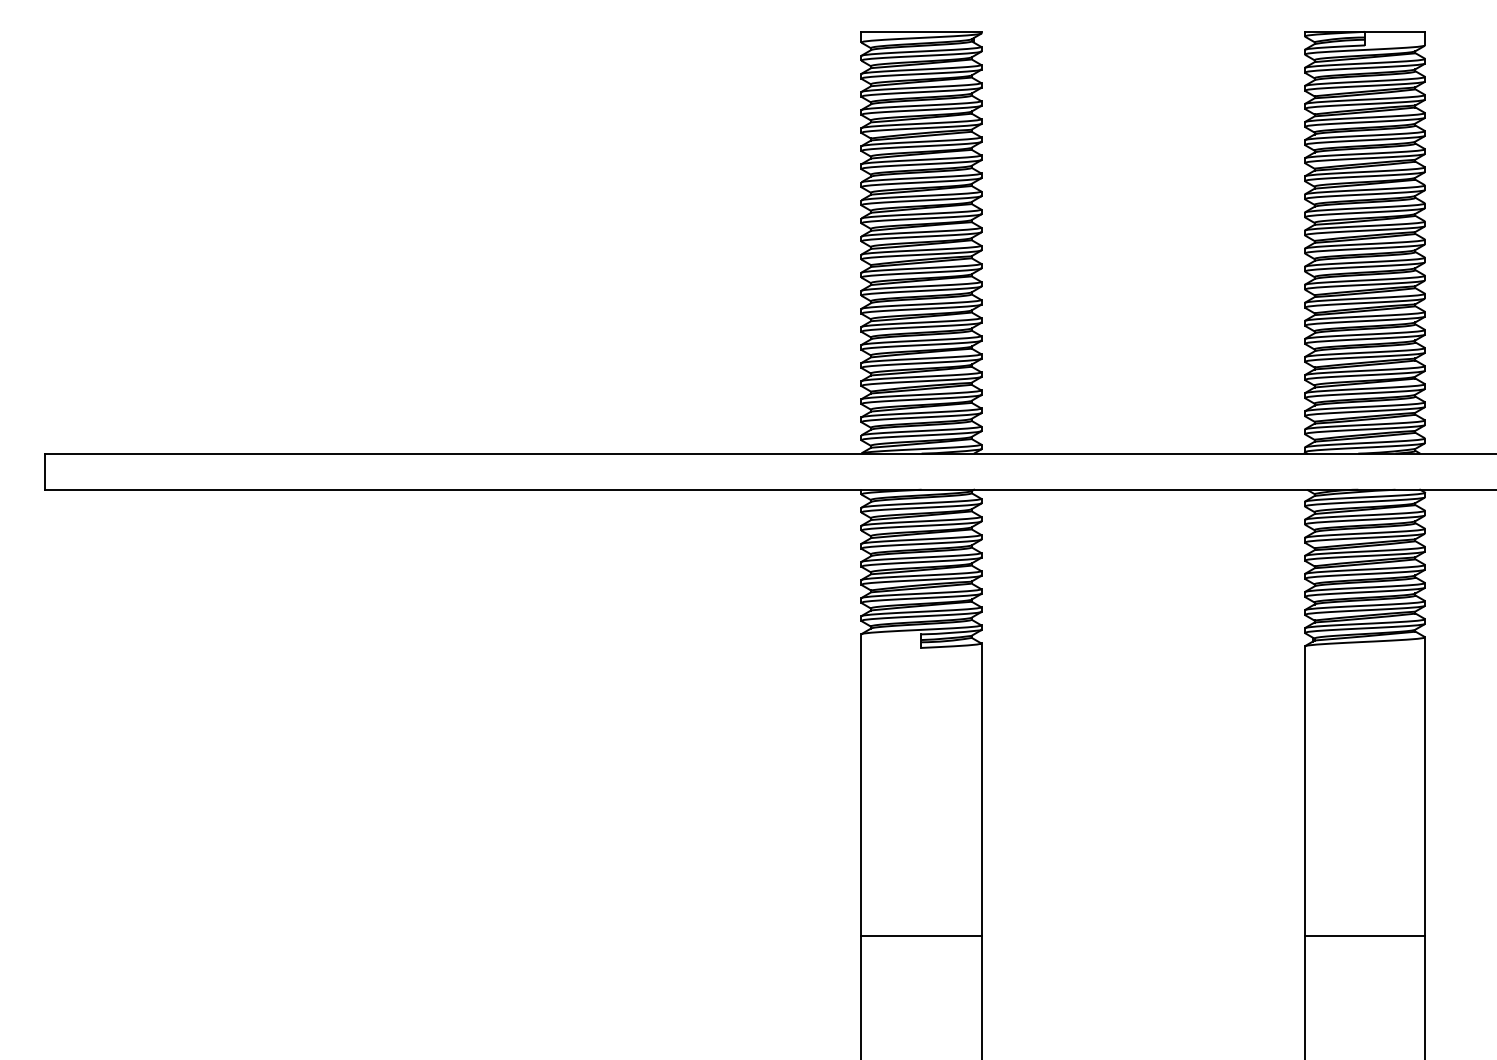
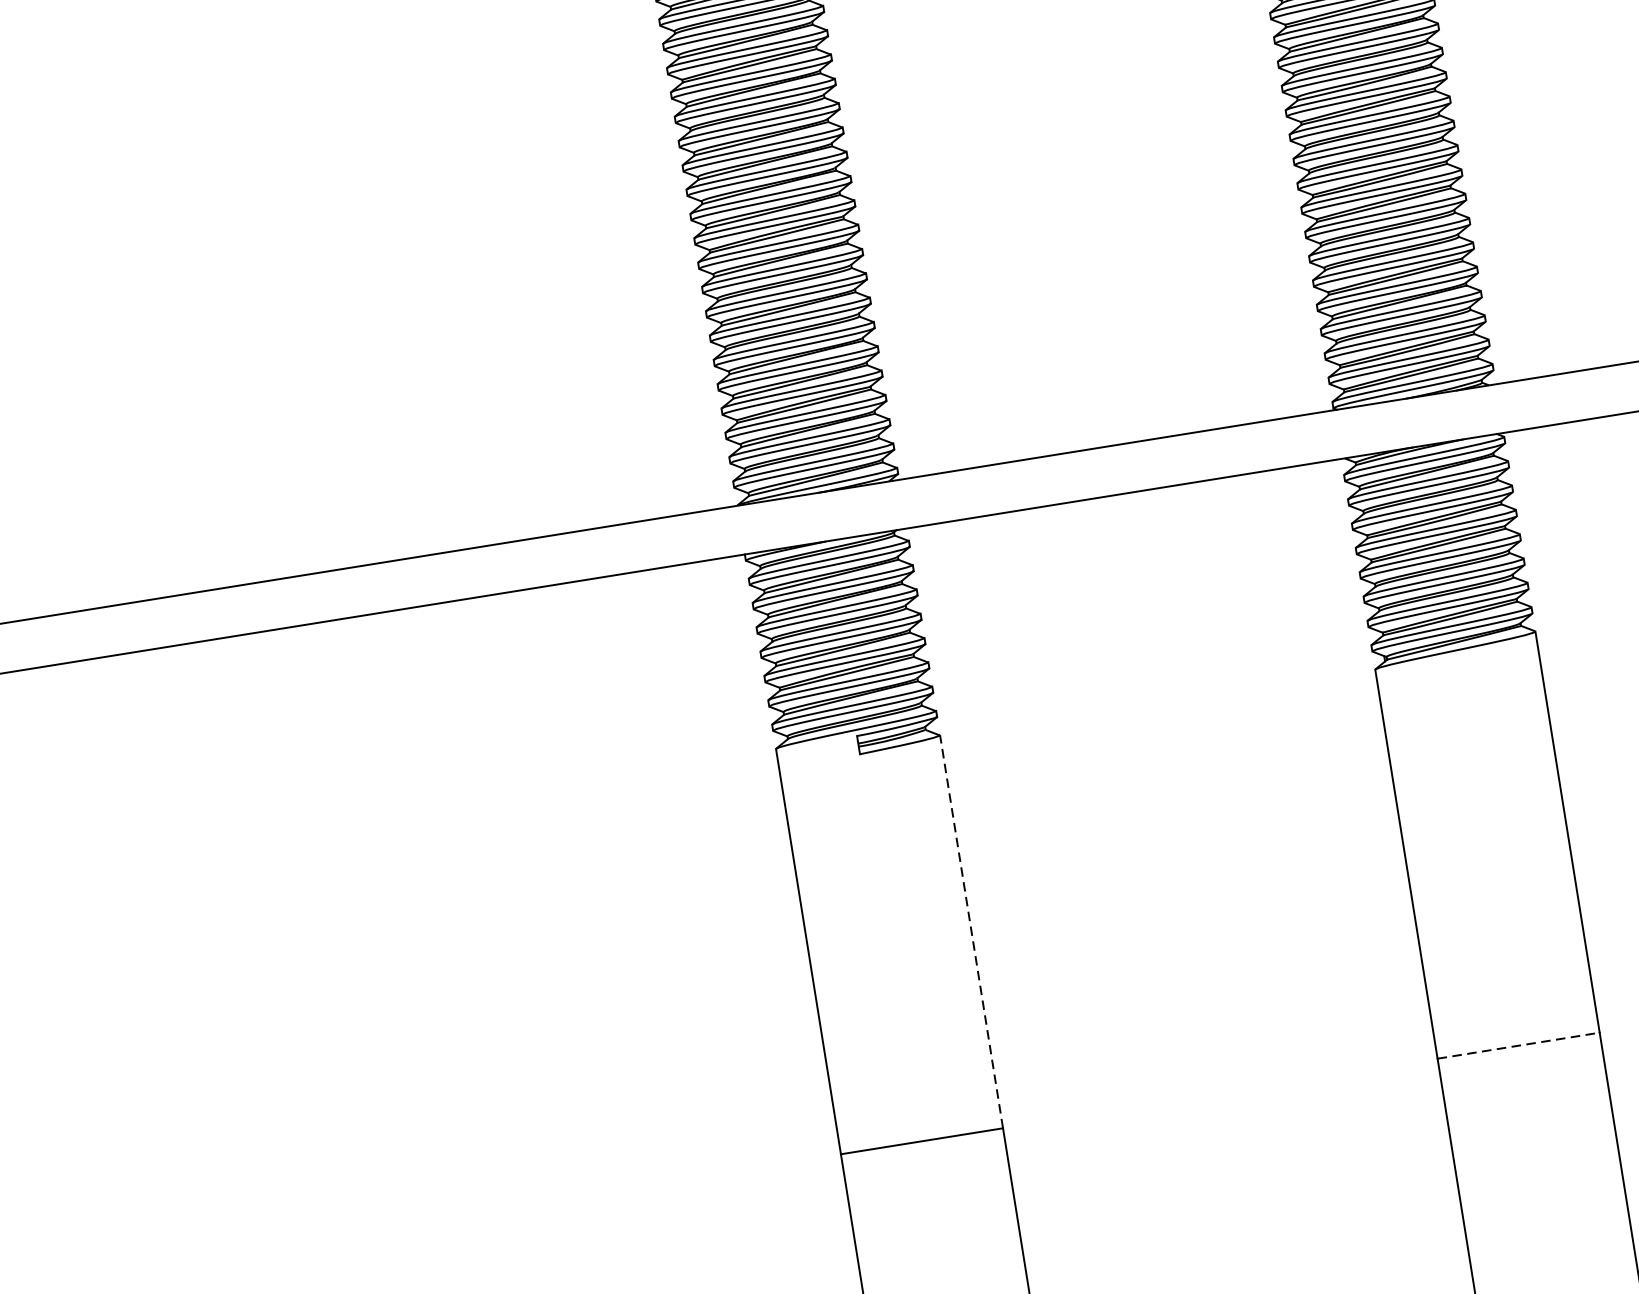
line: (981, 789) -> (971, 931), solid -> dashed
line: (1365, 935) -> (1519, 1045), solid -> dashed

